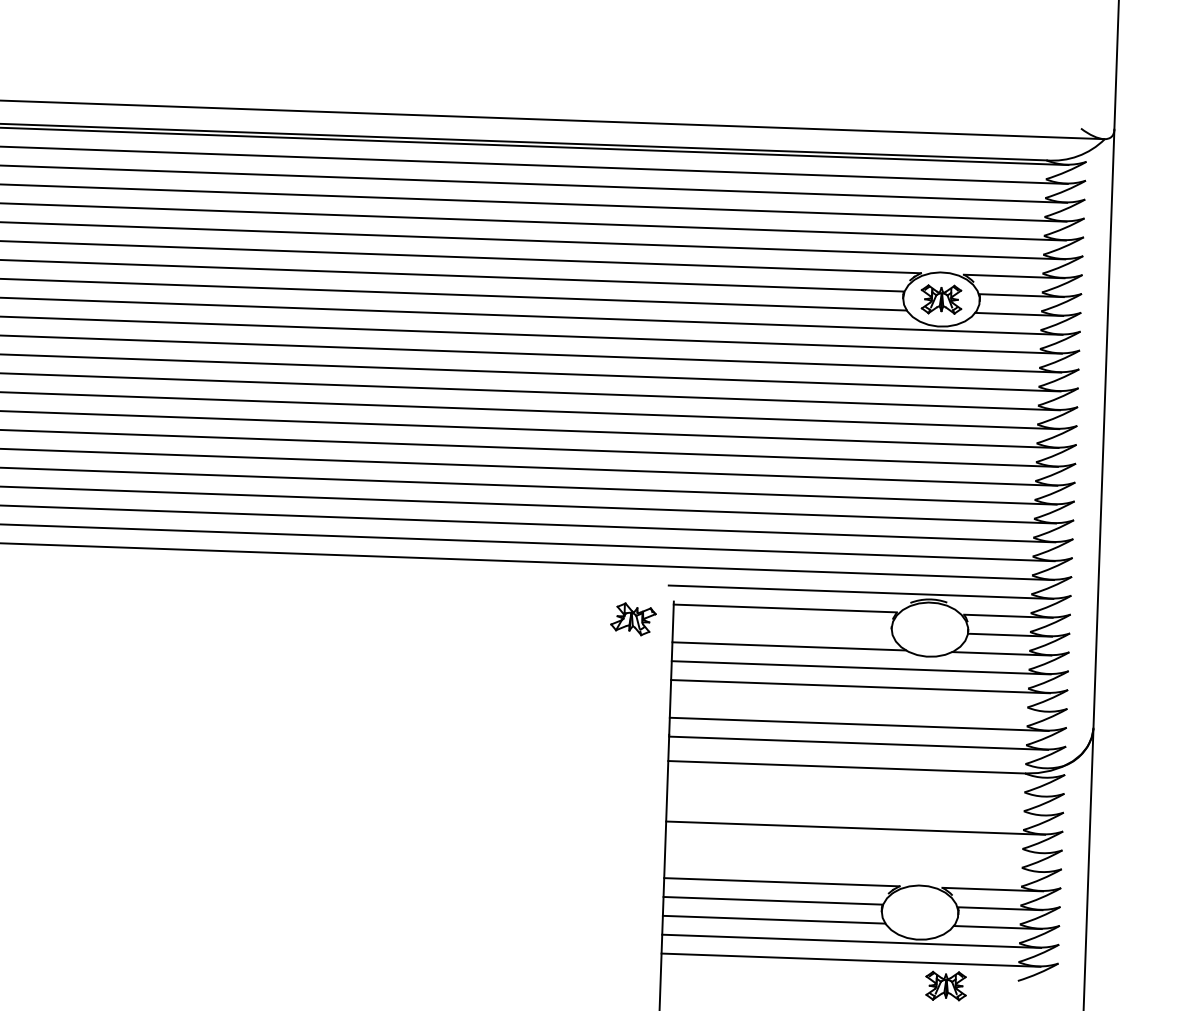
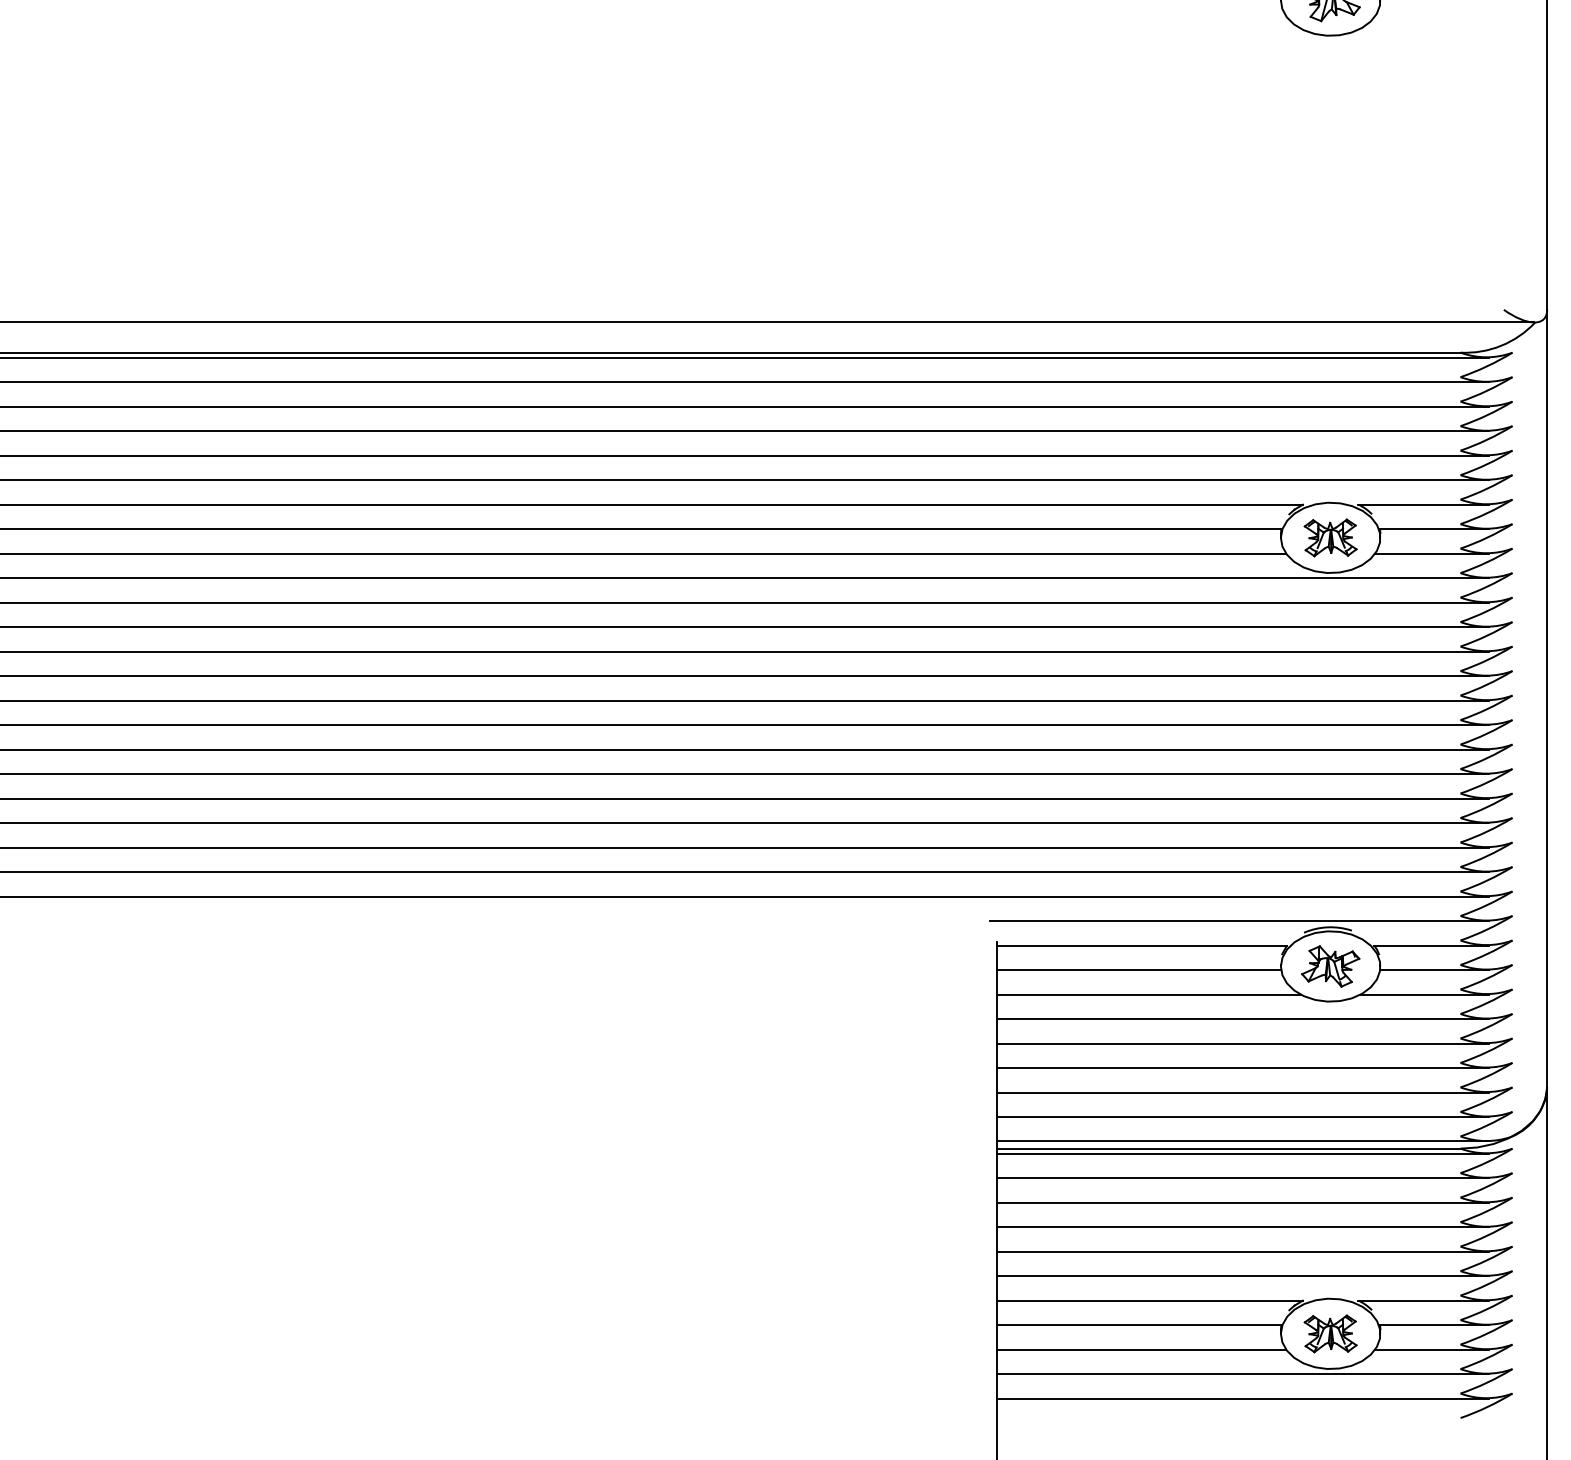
part: (633, 619) -> (1330, 966), moved
line: (782, 627) -> (1139, 970), added
line: (860, 705) -> (1243, 1068), added
line: (858, 762) -> (1243, 1141), added
line: (857, 771) -> (1243, 1153), added
line: (857, 790) -> (1243, 1178), added
line: (856, 809) -> (1243, 1202), added
line: (855, 846) -> (1243, 1251), added
line: (854, 866) -> (1243, 1276), added
part: (945, 985) -> (1330, 1333), moved

